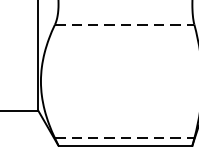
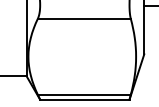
line: (124, 24) -> (84, 18), dashed -> solid
line: (124, 137) -> (84, 94), dashed -> solid

